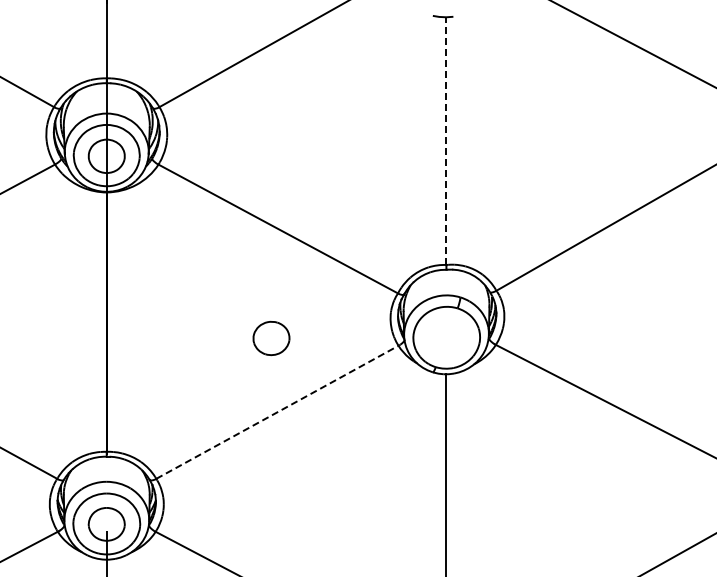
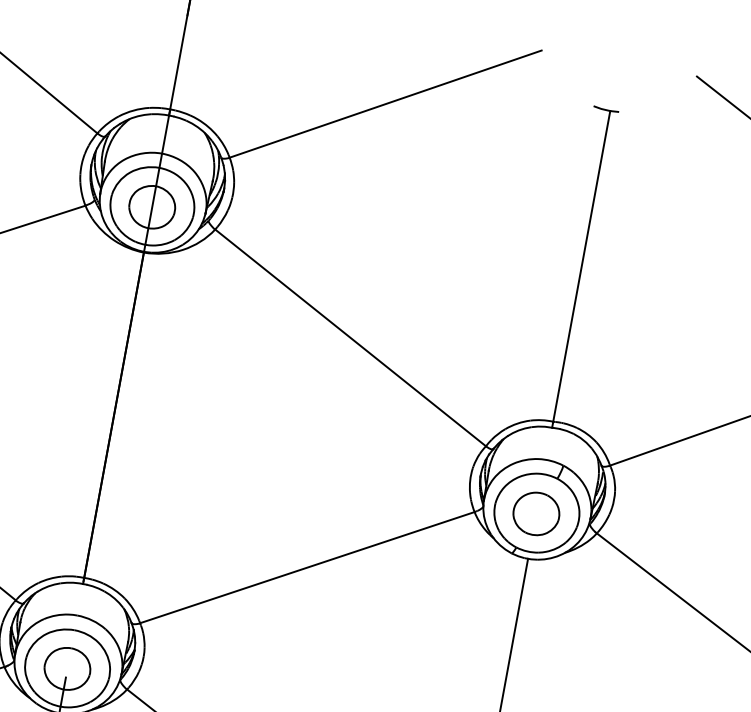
line: (446, 141) -> (581, 266), dashed -> solid
part: (271, 338) -> (536, 513), moved
line: (277, 412) -> (307, 567), dashed -> solid

